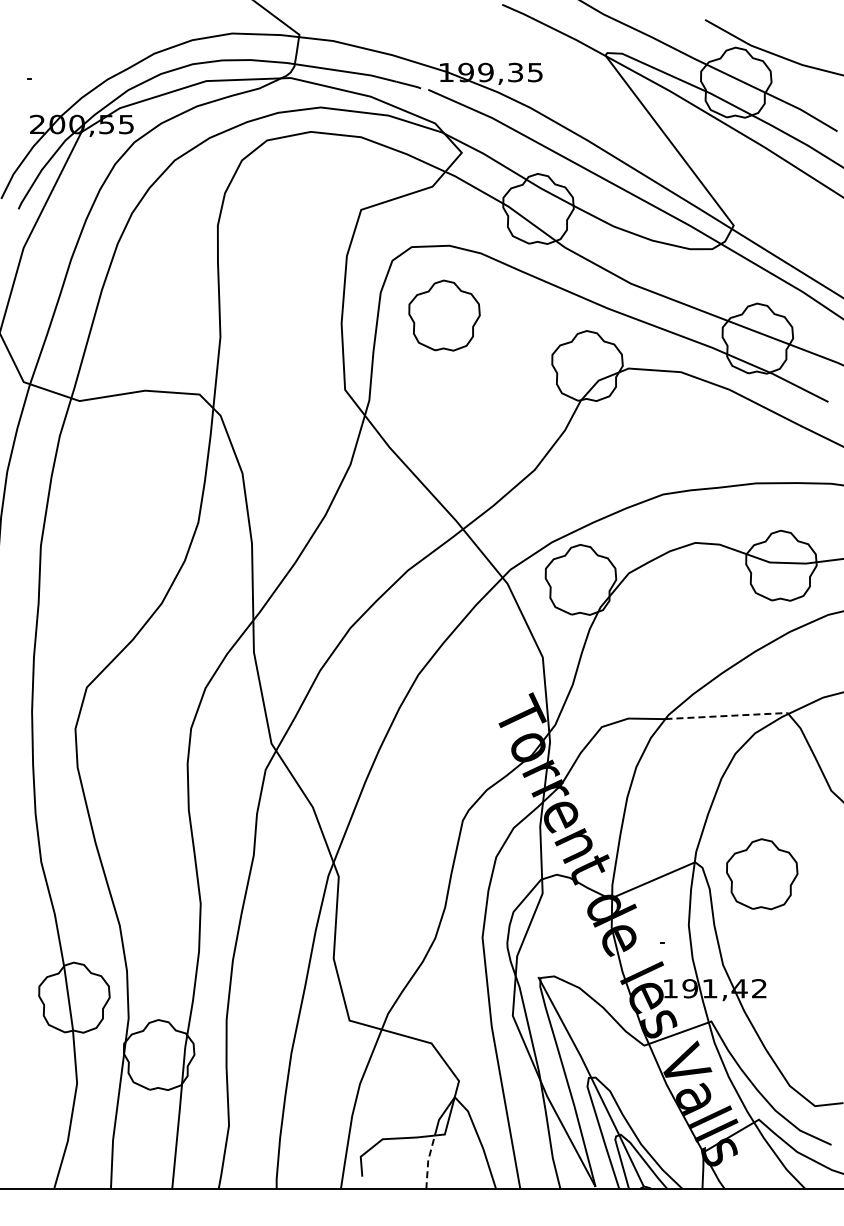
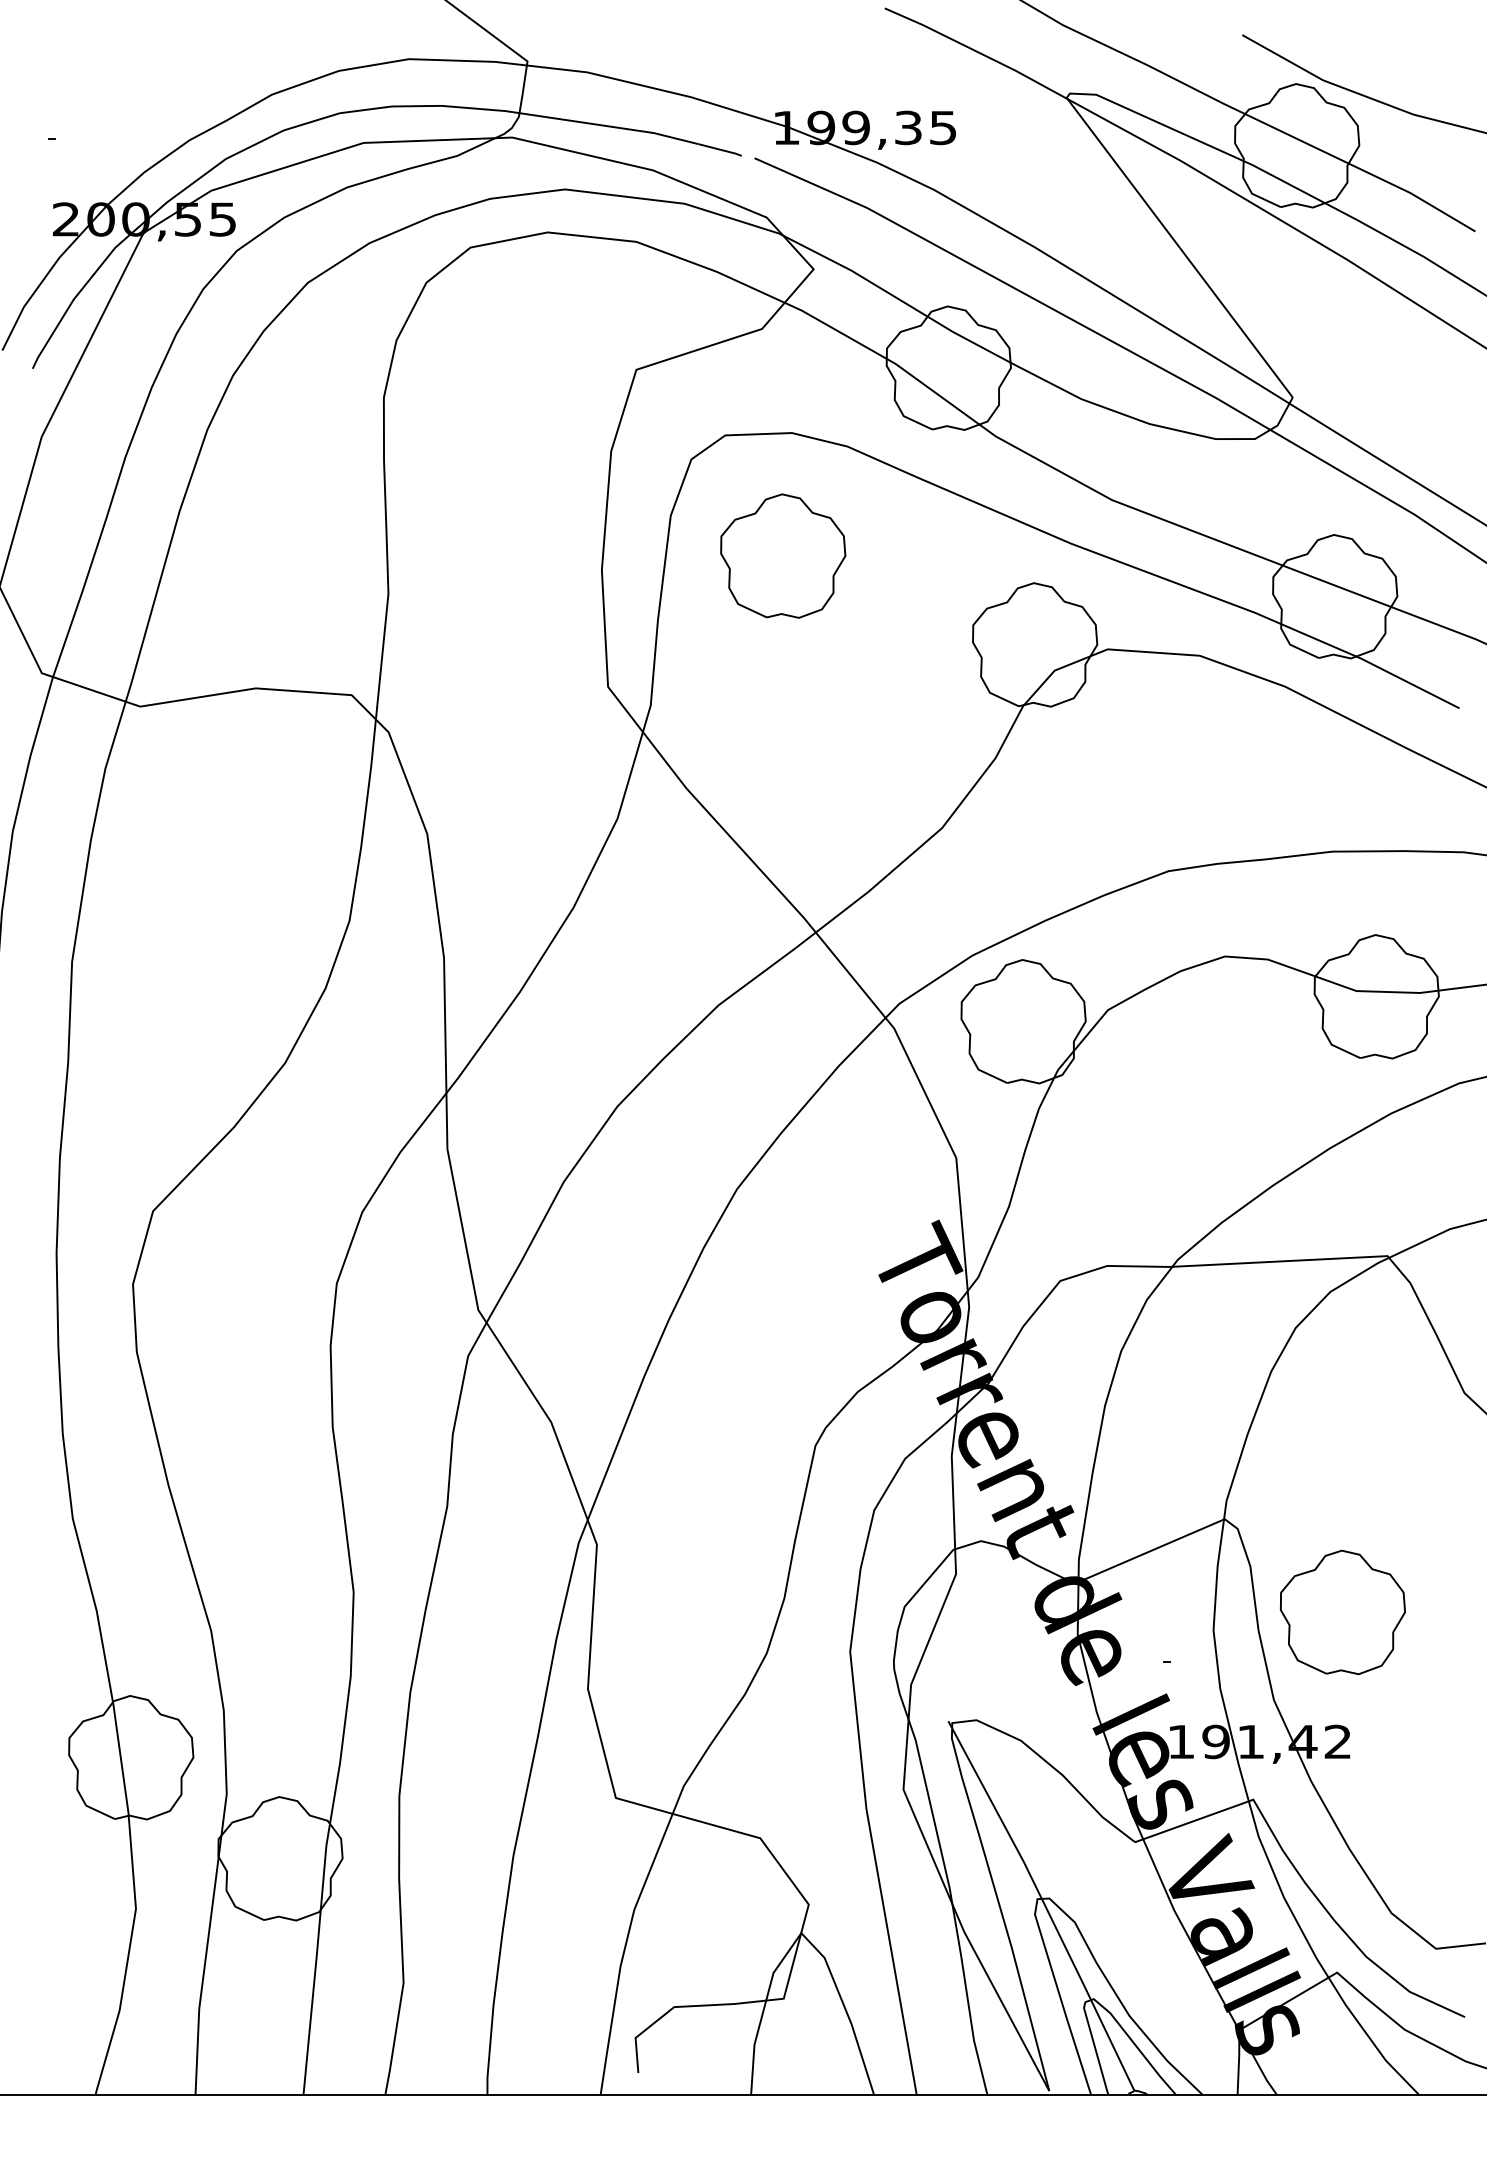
line: (728, 715) -> (1283, 1260), dashed -> solid
part: (762, 874) -> (1343, 1612), moved
line: (428, 1161) -> (754, 2046), dashed -> solid

